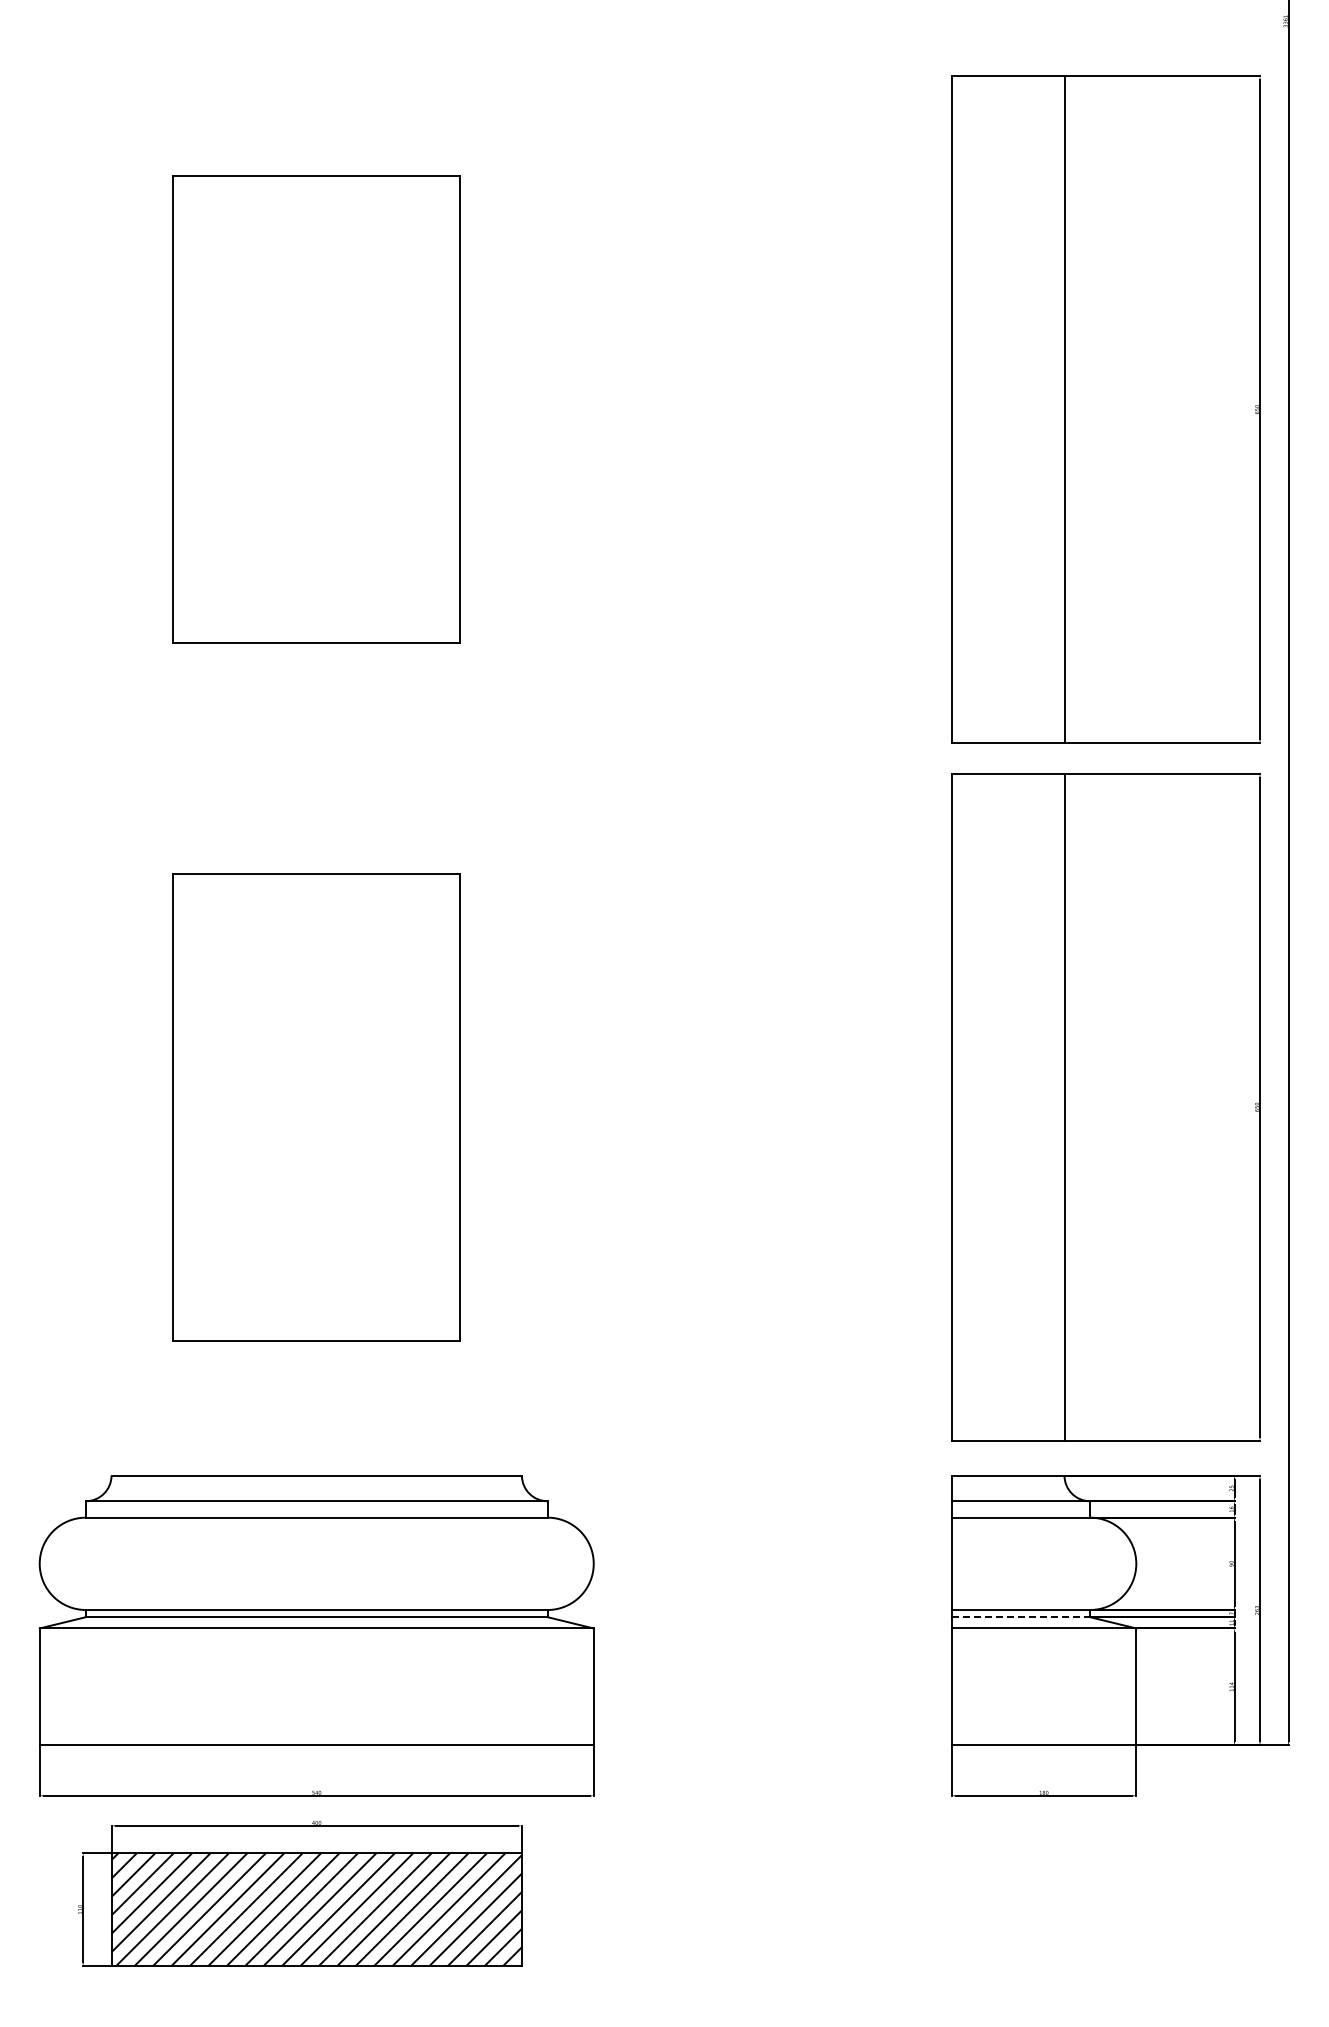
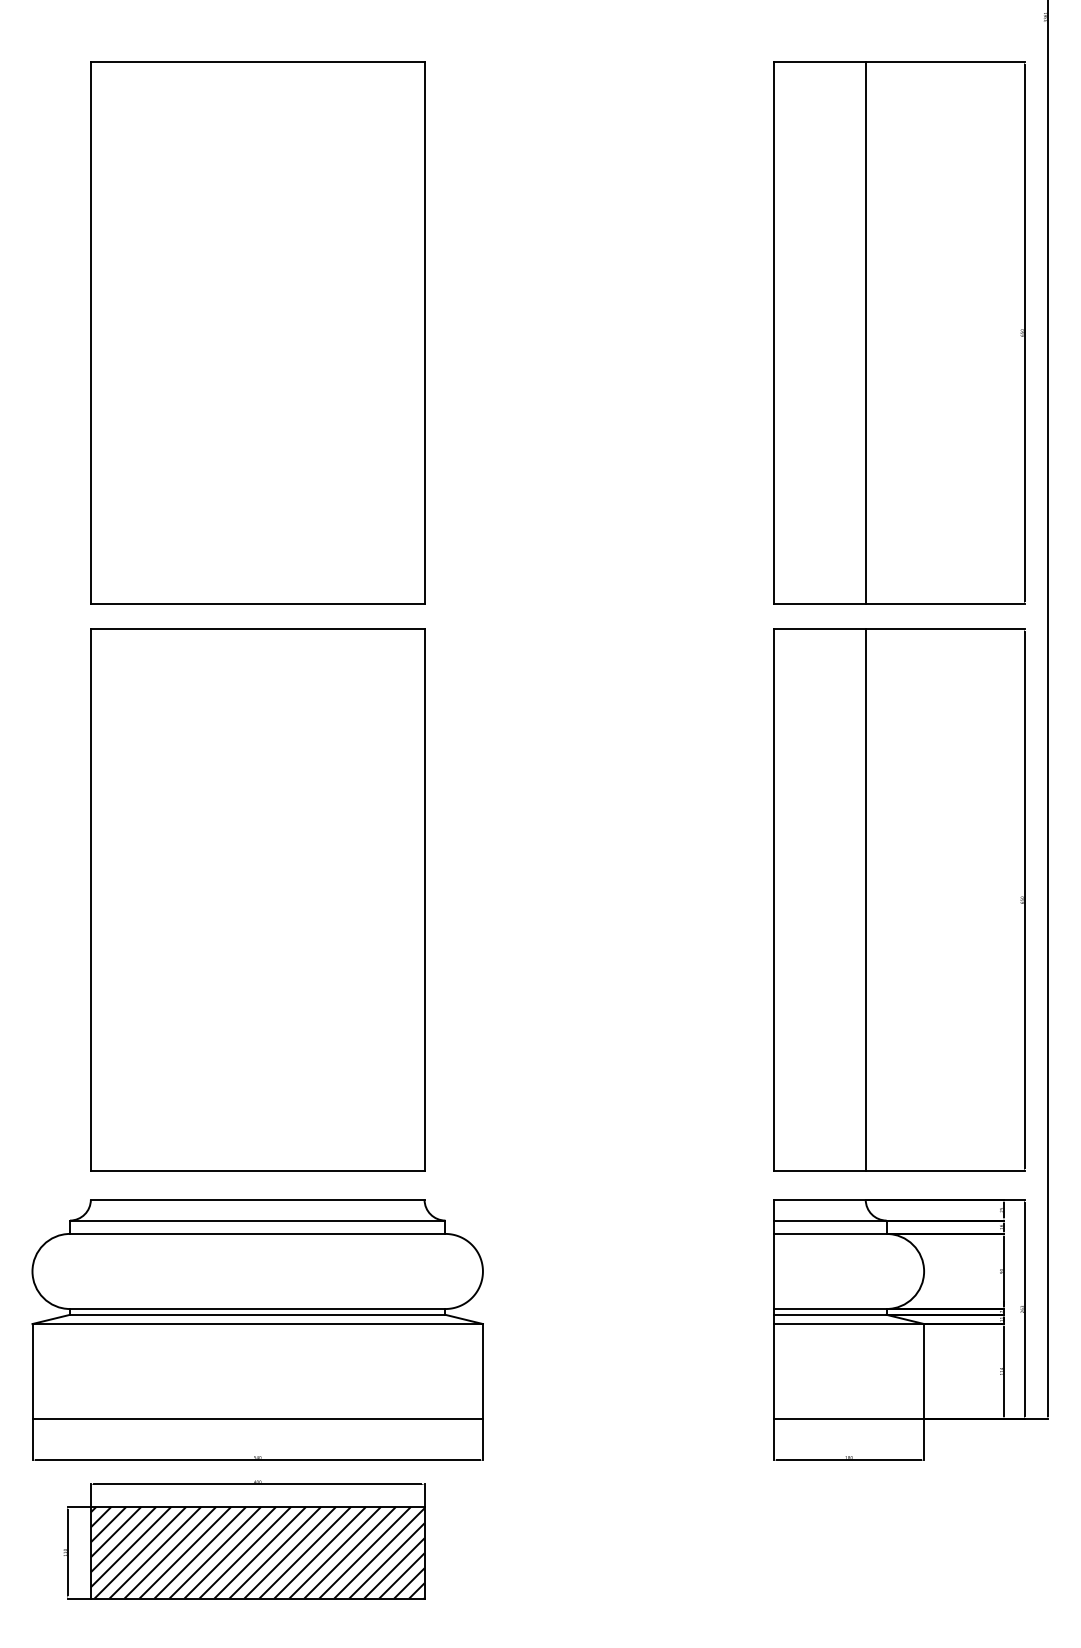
part: (316, 409) -> (257, 332), size x1.43
part: (316, 1107) -> (257, 900), size x1.43
line: (1021, 1617) -> (830, 1315), dashed -> solid

